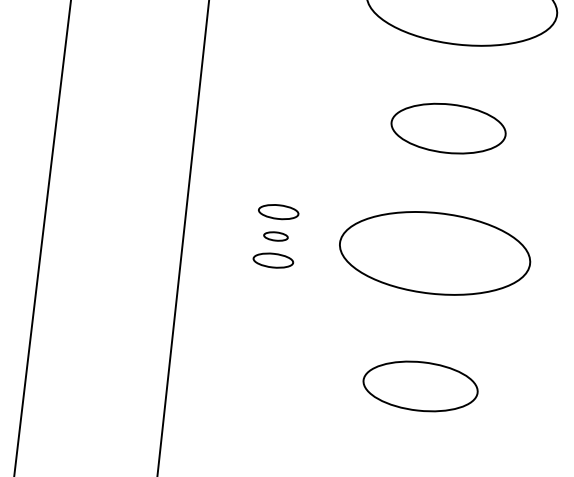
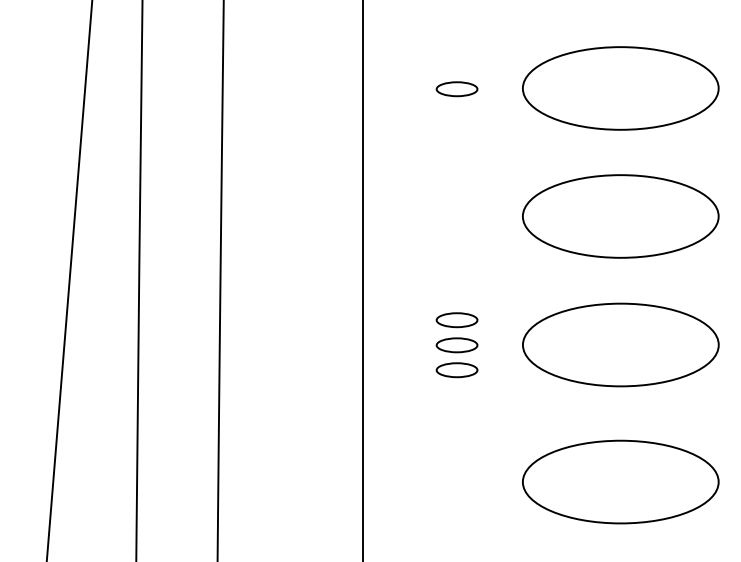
part: (448, 128) -> (620, 216), size x1.67
part: (275, 236) -> (456, 345), size x1.67
part: (420, 385) -> (620, 481), size x1.67

